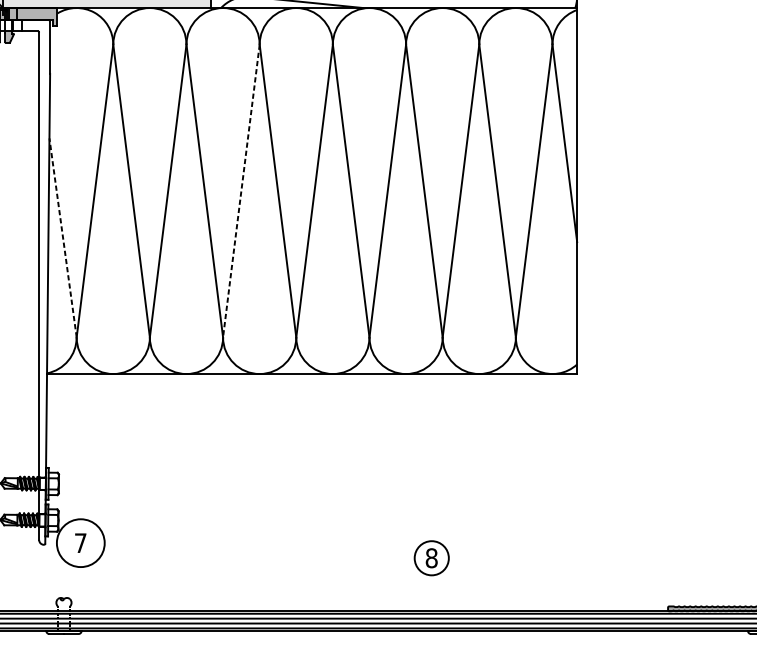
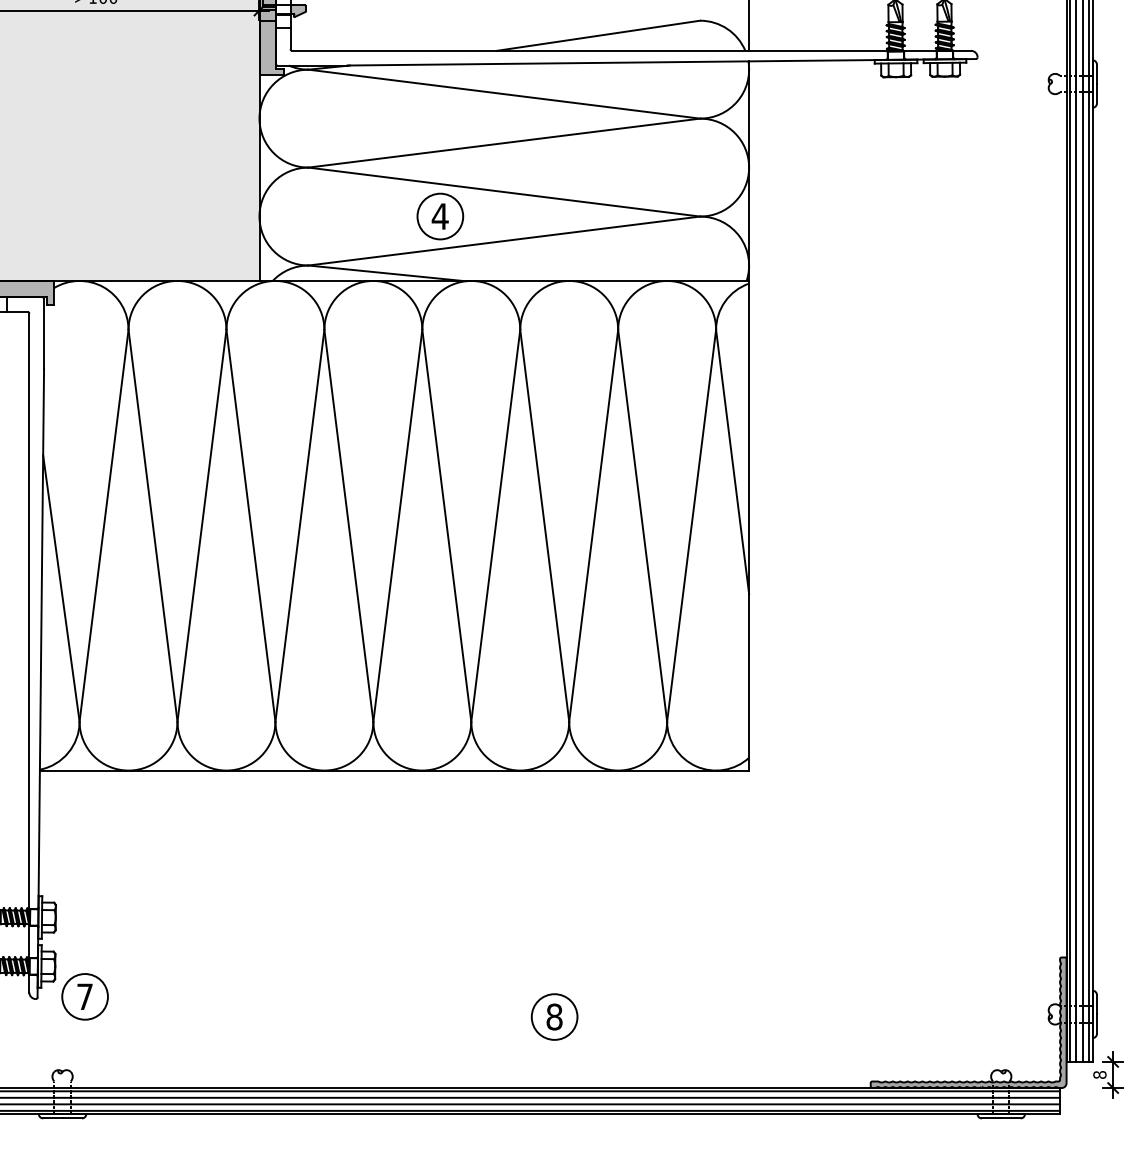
line: (241, 191) -> (299, 526), dashed -> solid
line: (63, 237) -> (61, 588), dashed -> solid
circle: (80, 542) -> (84, 996), size x0.71

